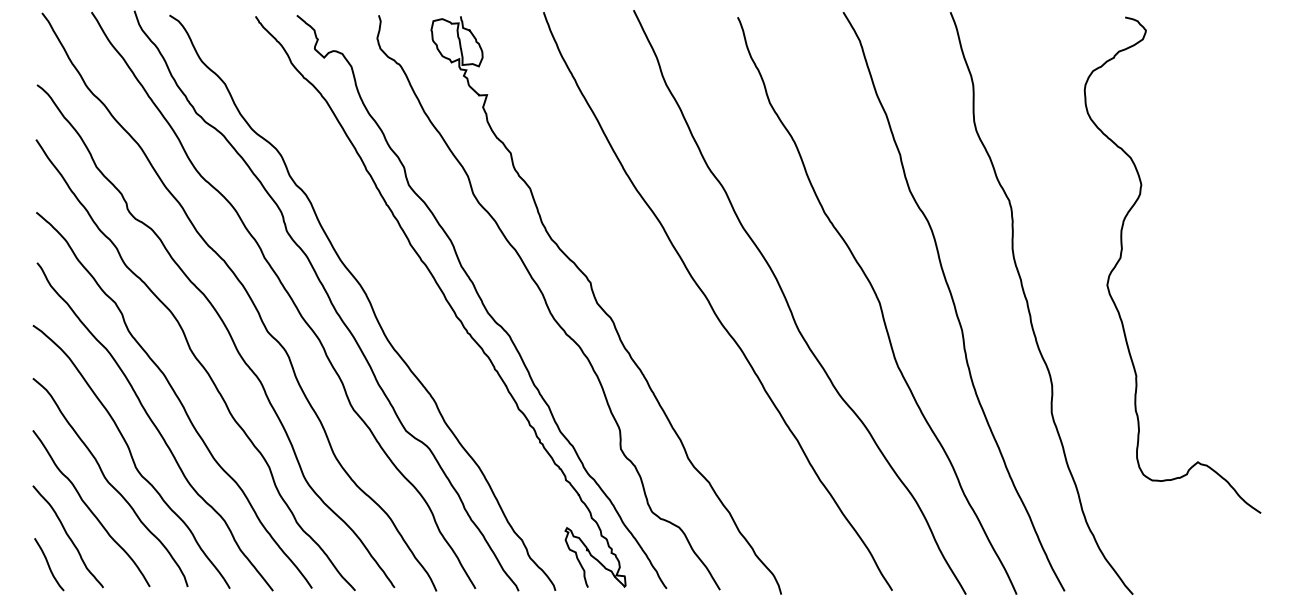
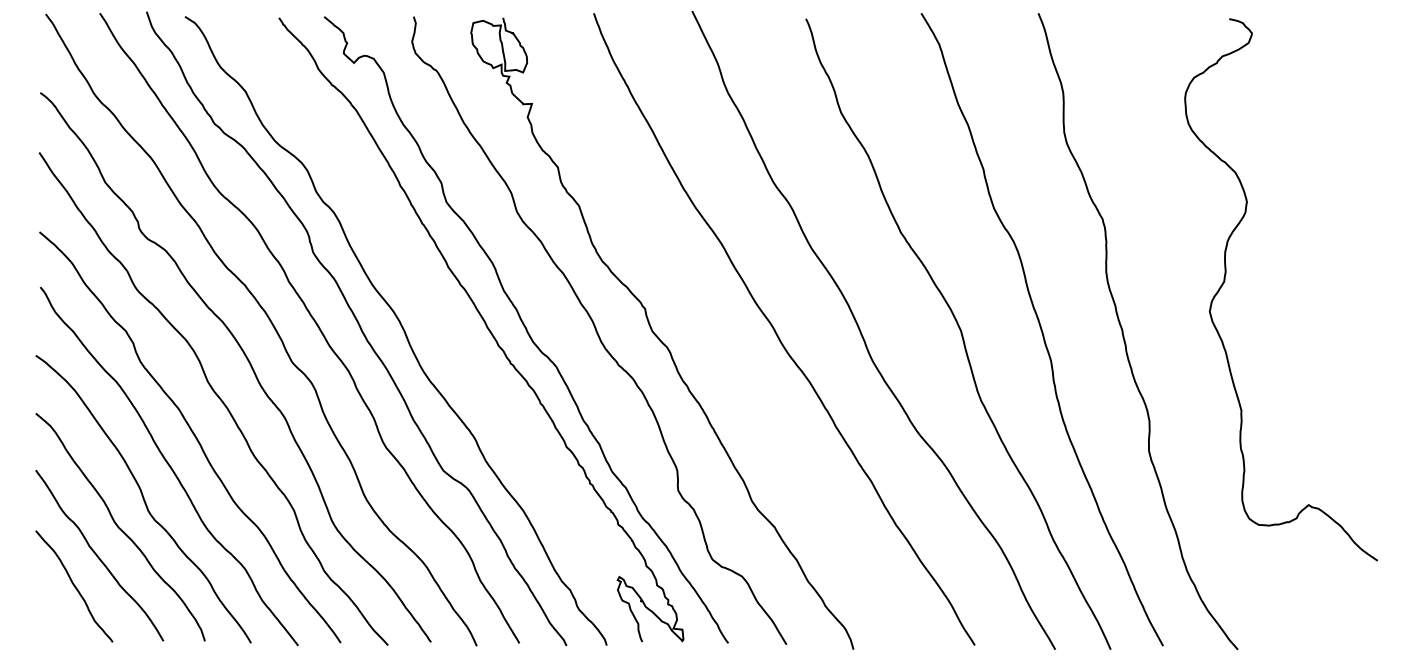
curve: (49, 564) -> (53, 616), removed

